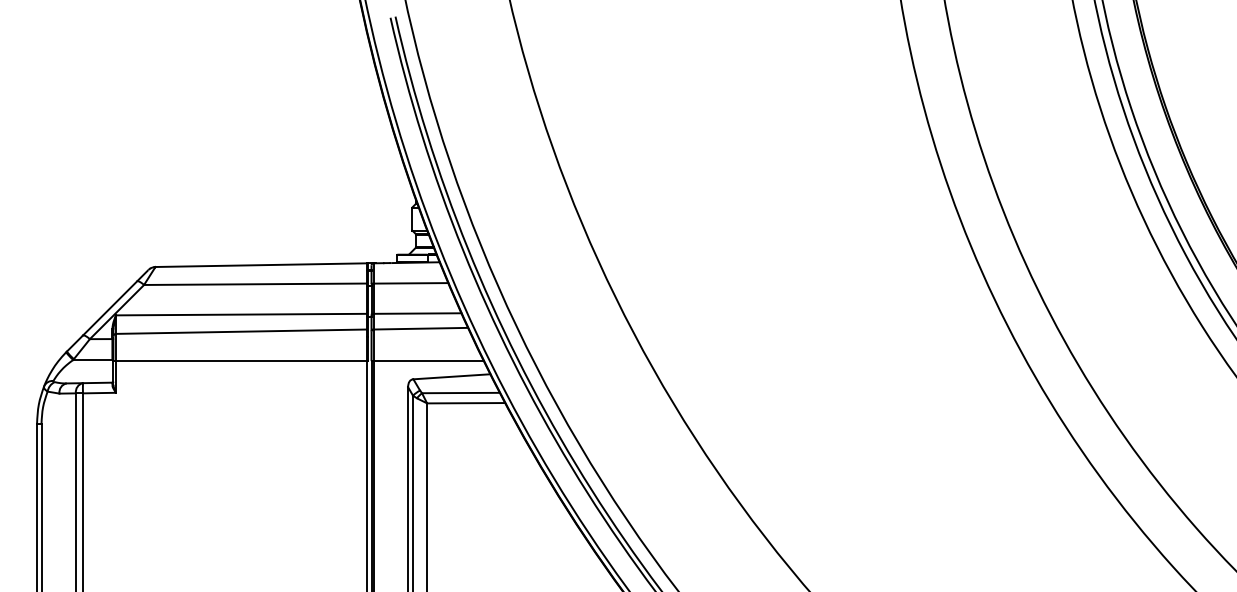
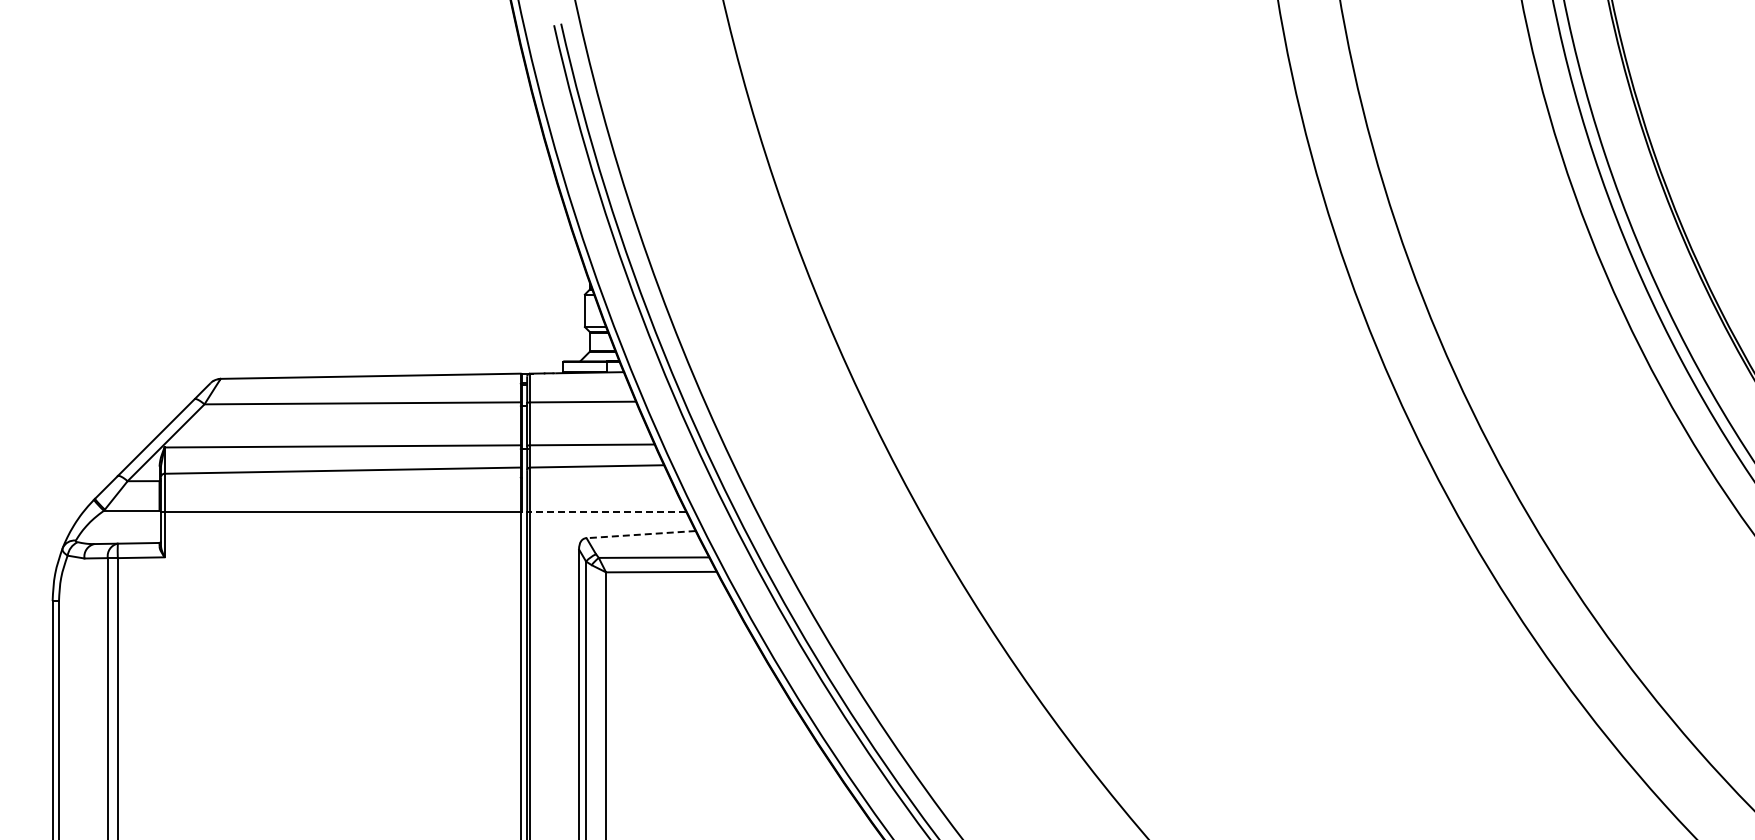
line: (428, 361) -> (607, 512), solid -> dashed
line: (452, 376) -> (641, 534), solid -> dashed

